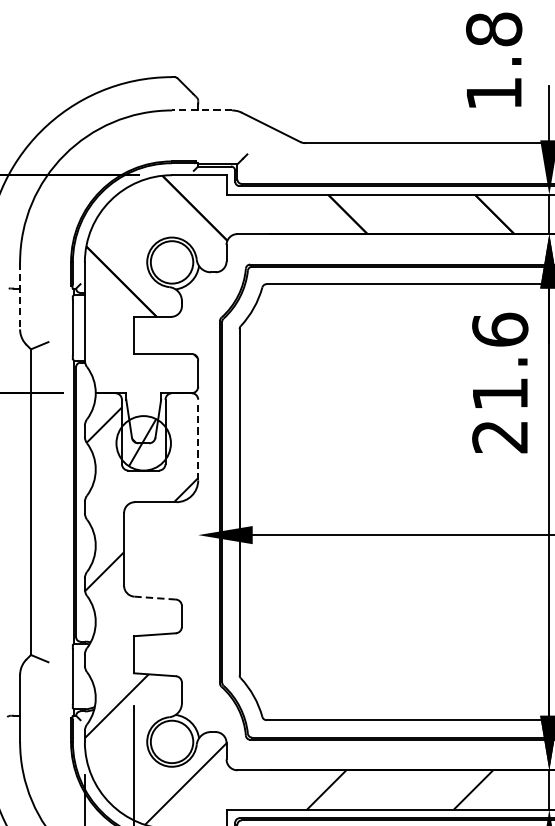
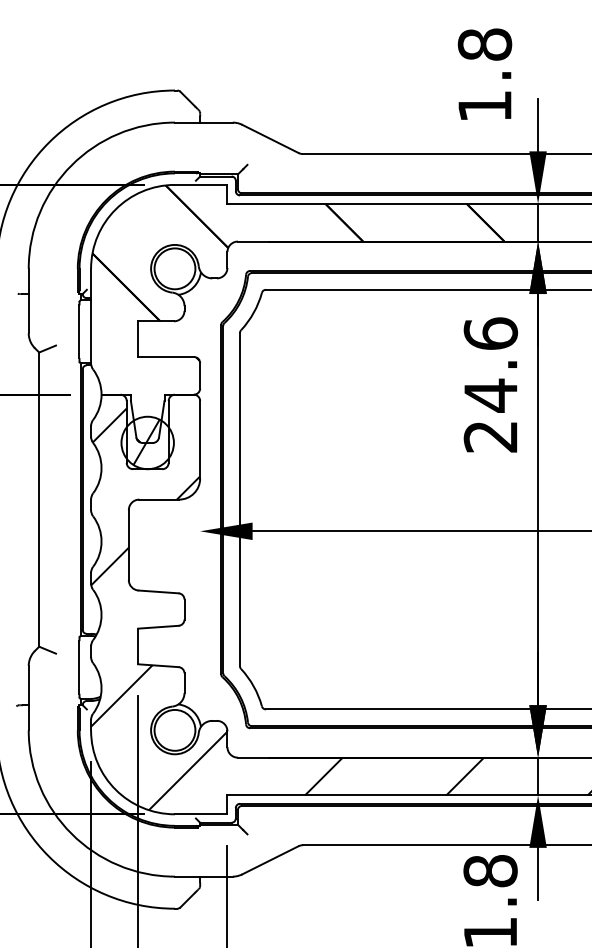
line: (201, 110) -> (203, 122), dashed -> solid
line: (19, 296) -> (28, 301), dashed -> solid
text: (499, 393) -> (490, 395), 21.6 -> 24.6
line: (198, 439) -> (200, 439), dashed -> solid
line: (154, 597) -> (158, 591), dashed -> solid

